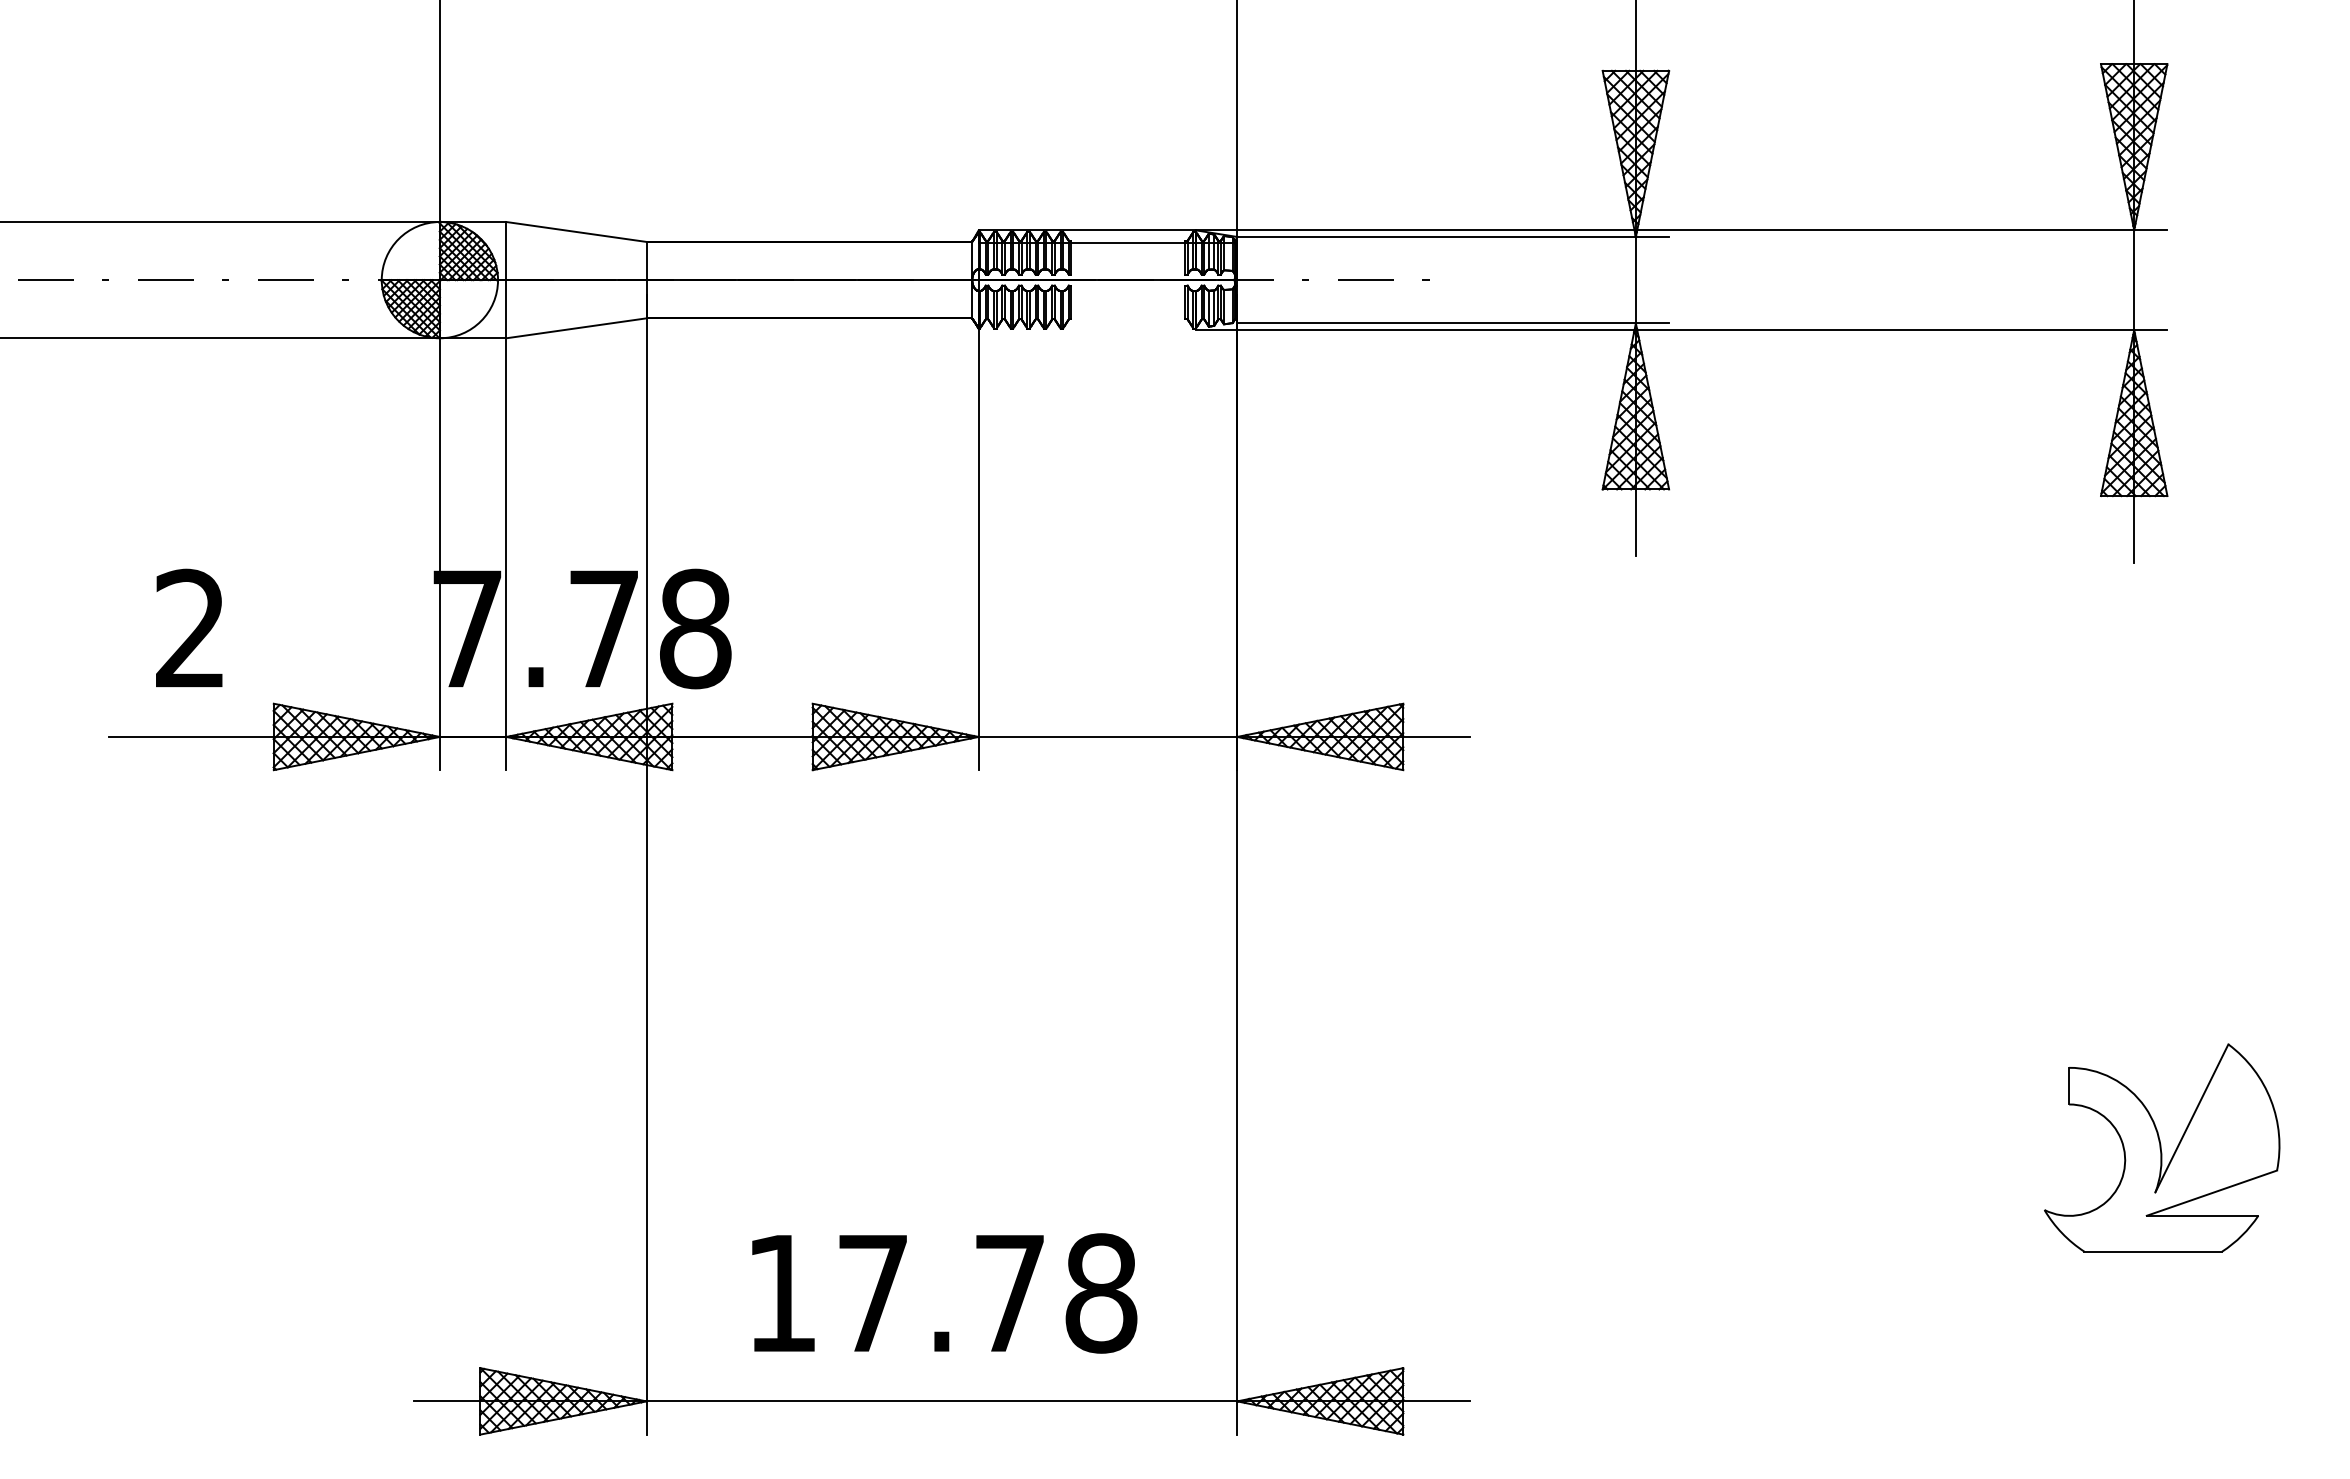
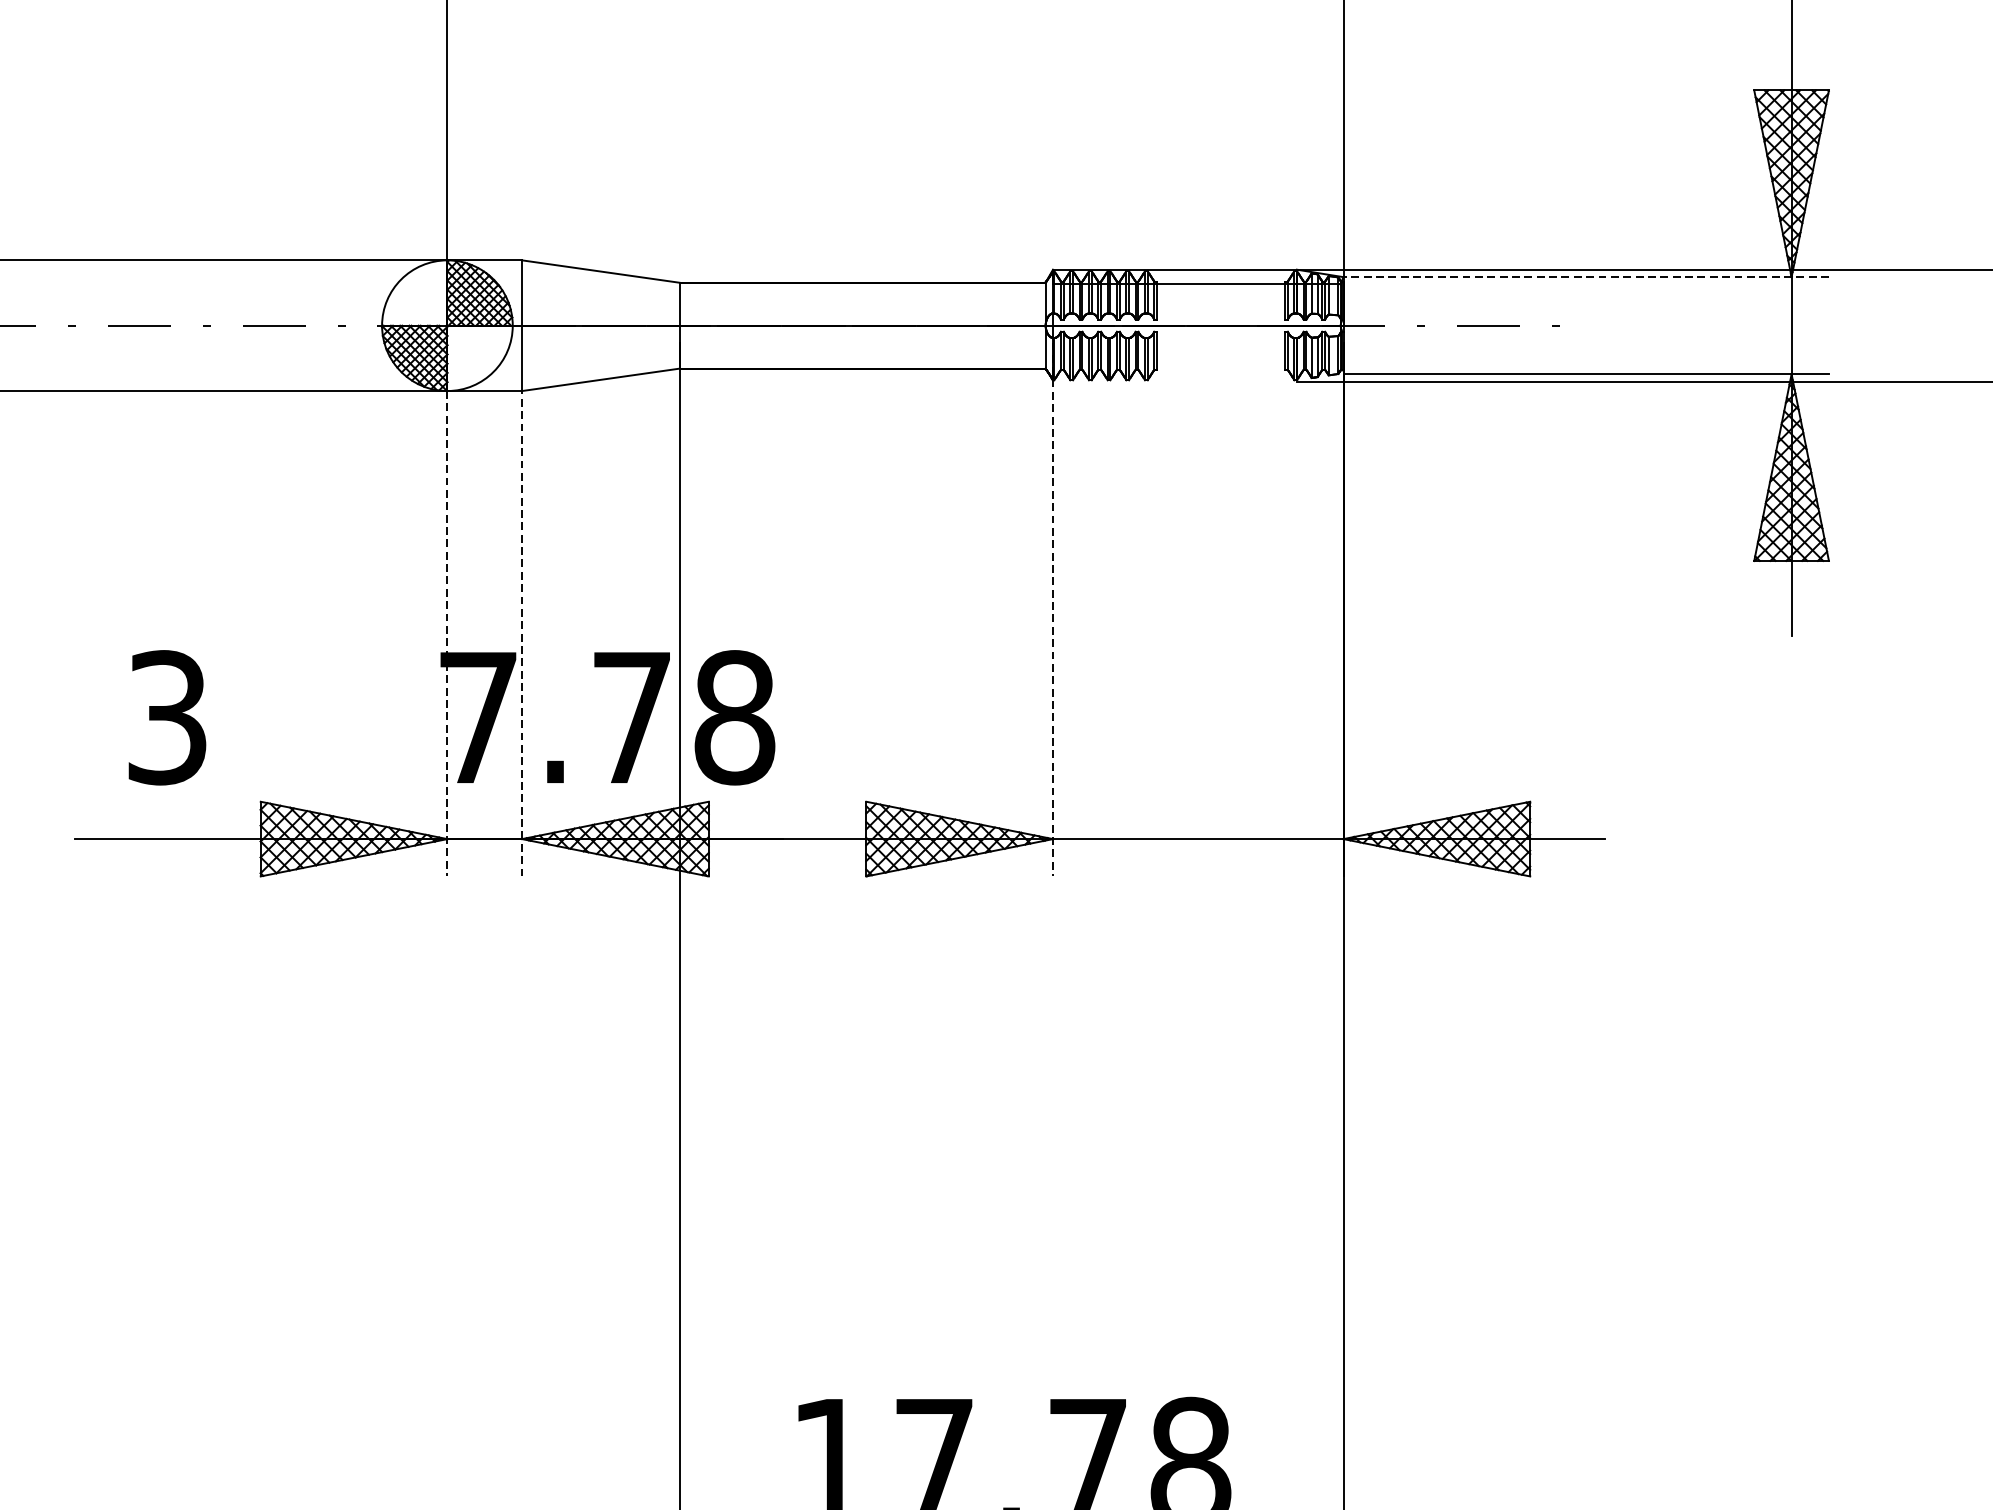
line: (1453, 236) -> (1586, 276), solid -> dashed
line: (978, 532) -> (1052, 609), solid -> dashed
line: (439, 554) -> (446, 634), solid -> dashed
line: (506, 554) -> (522, 634), solid -> dashed
text: (190, 628) -> (167, 717), 2 -> 3

